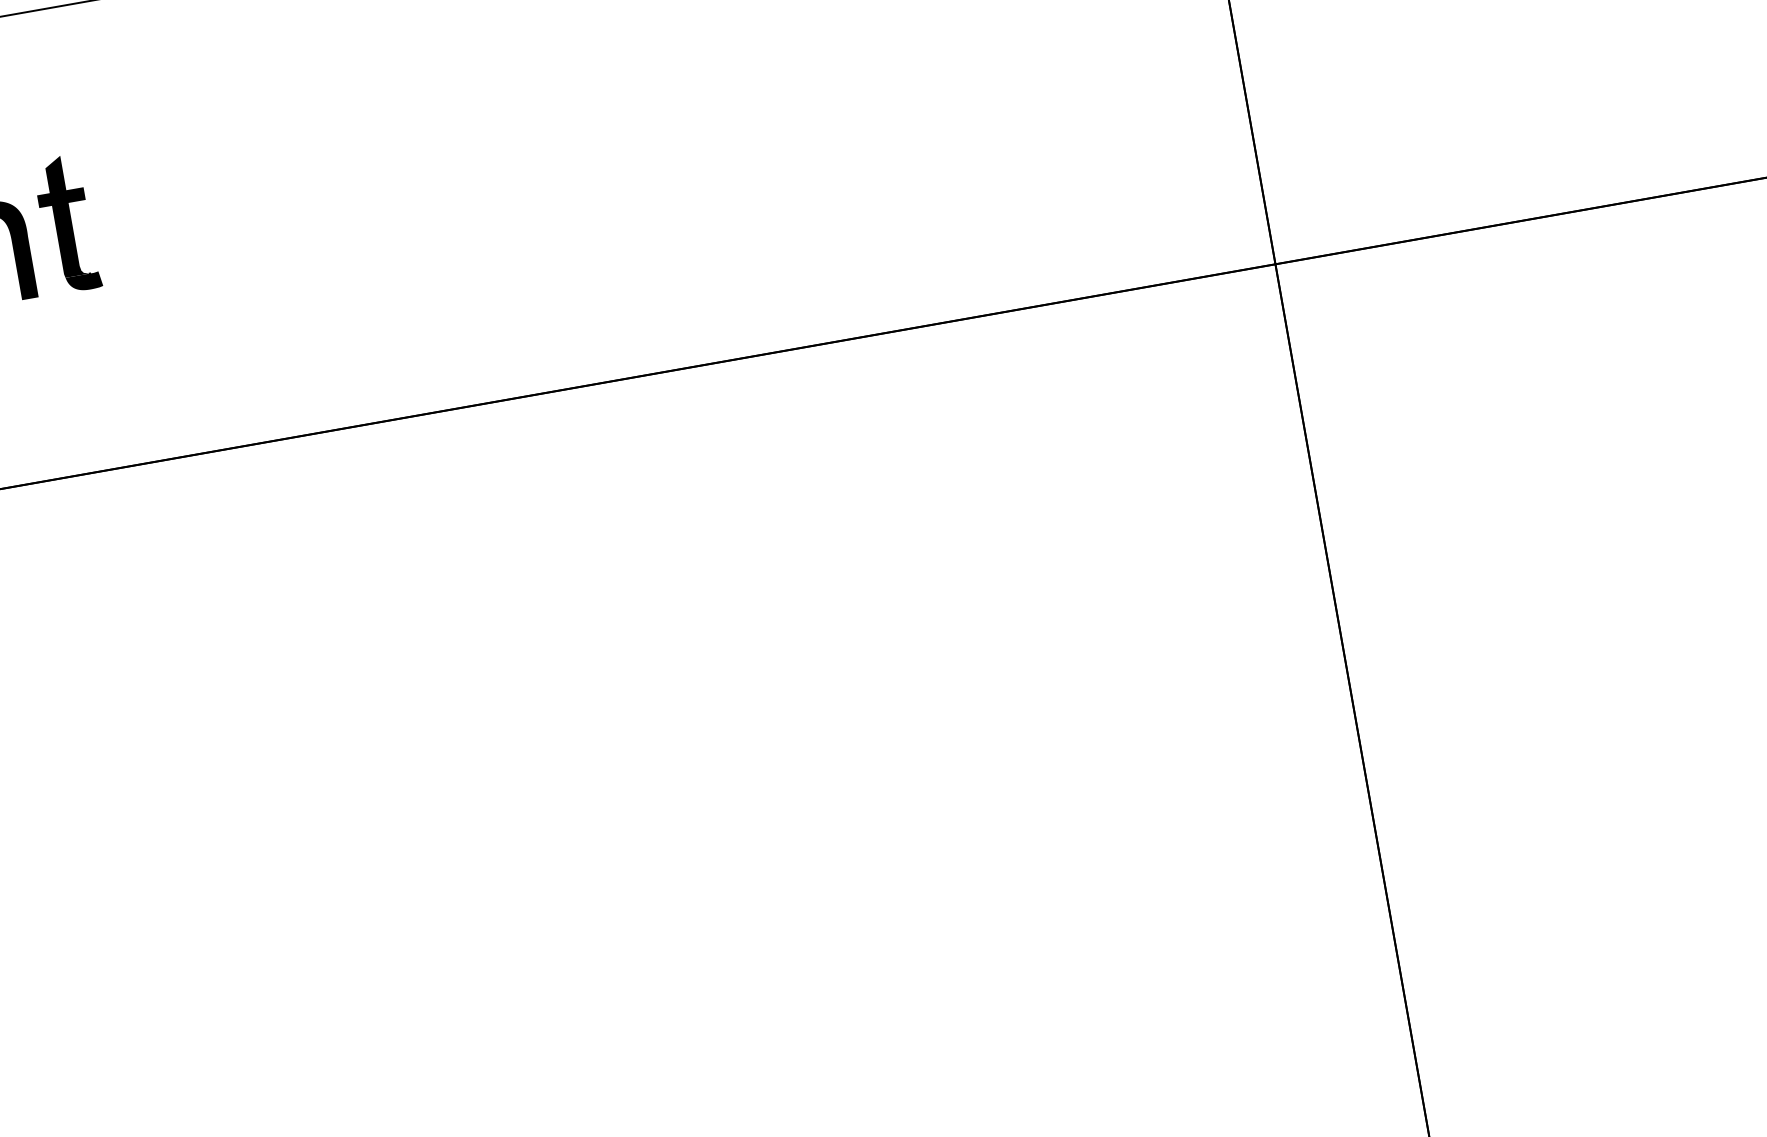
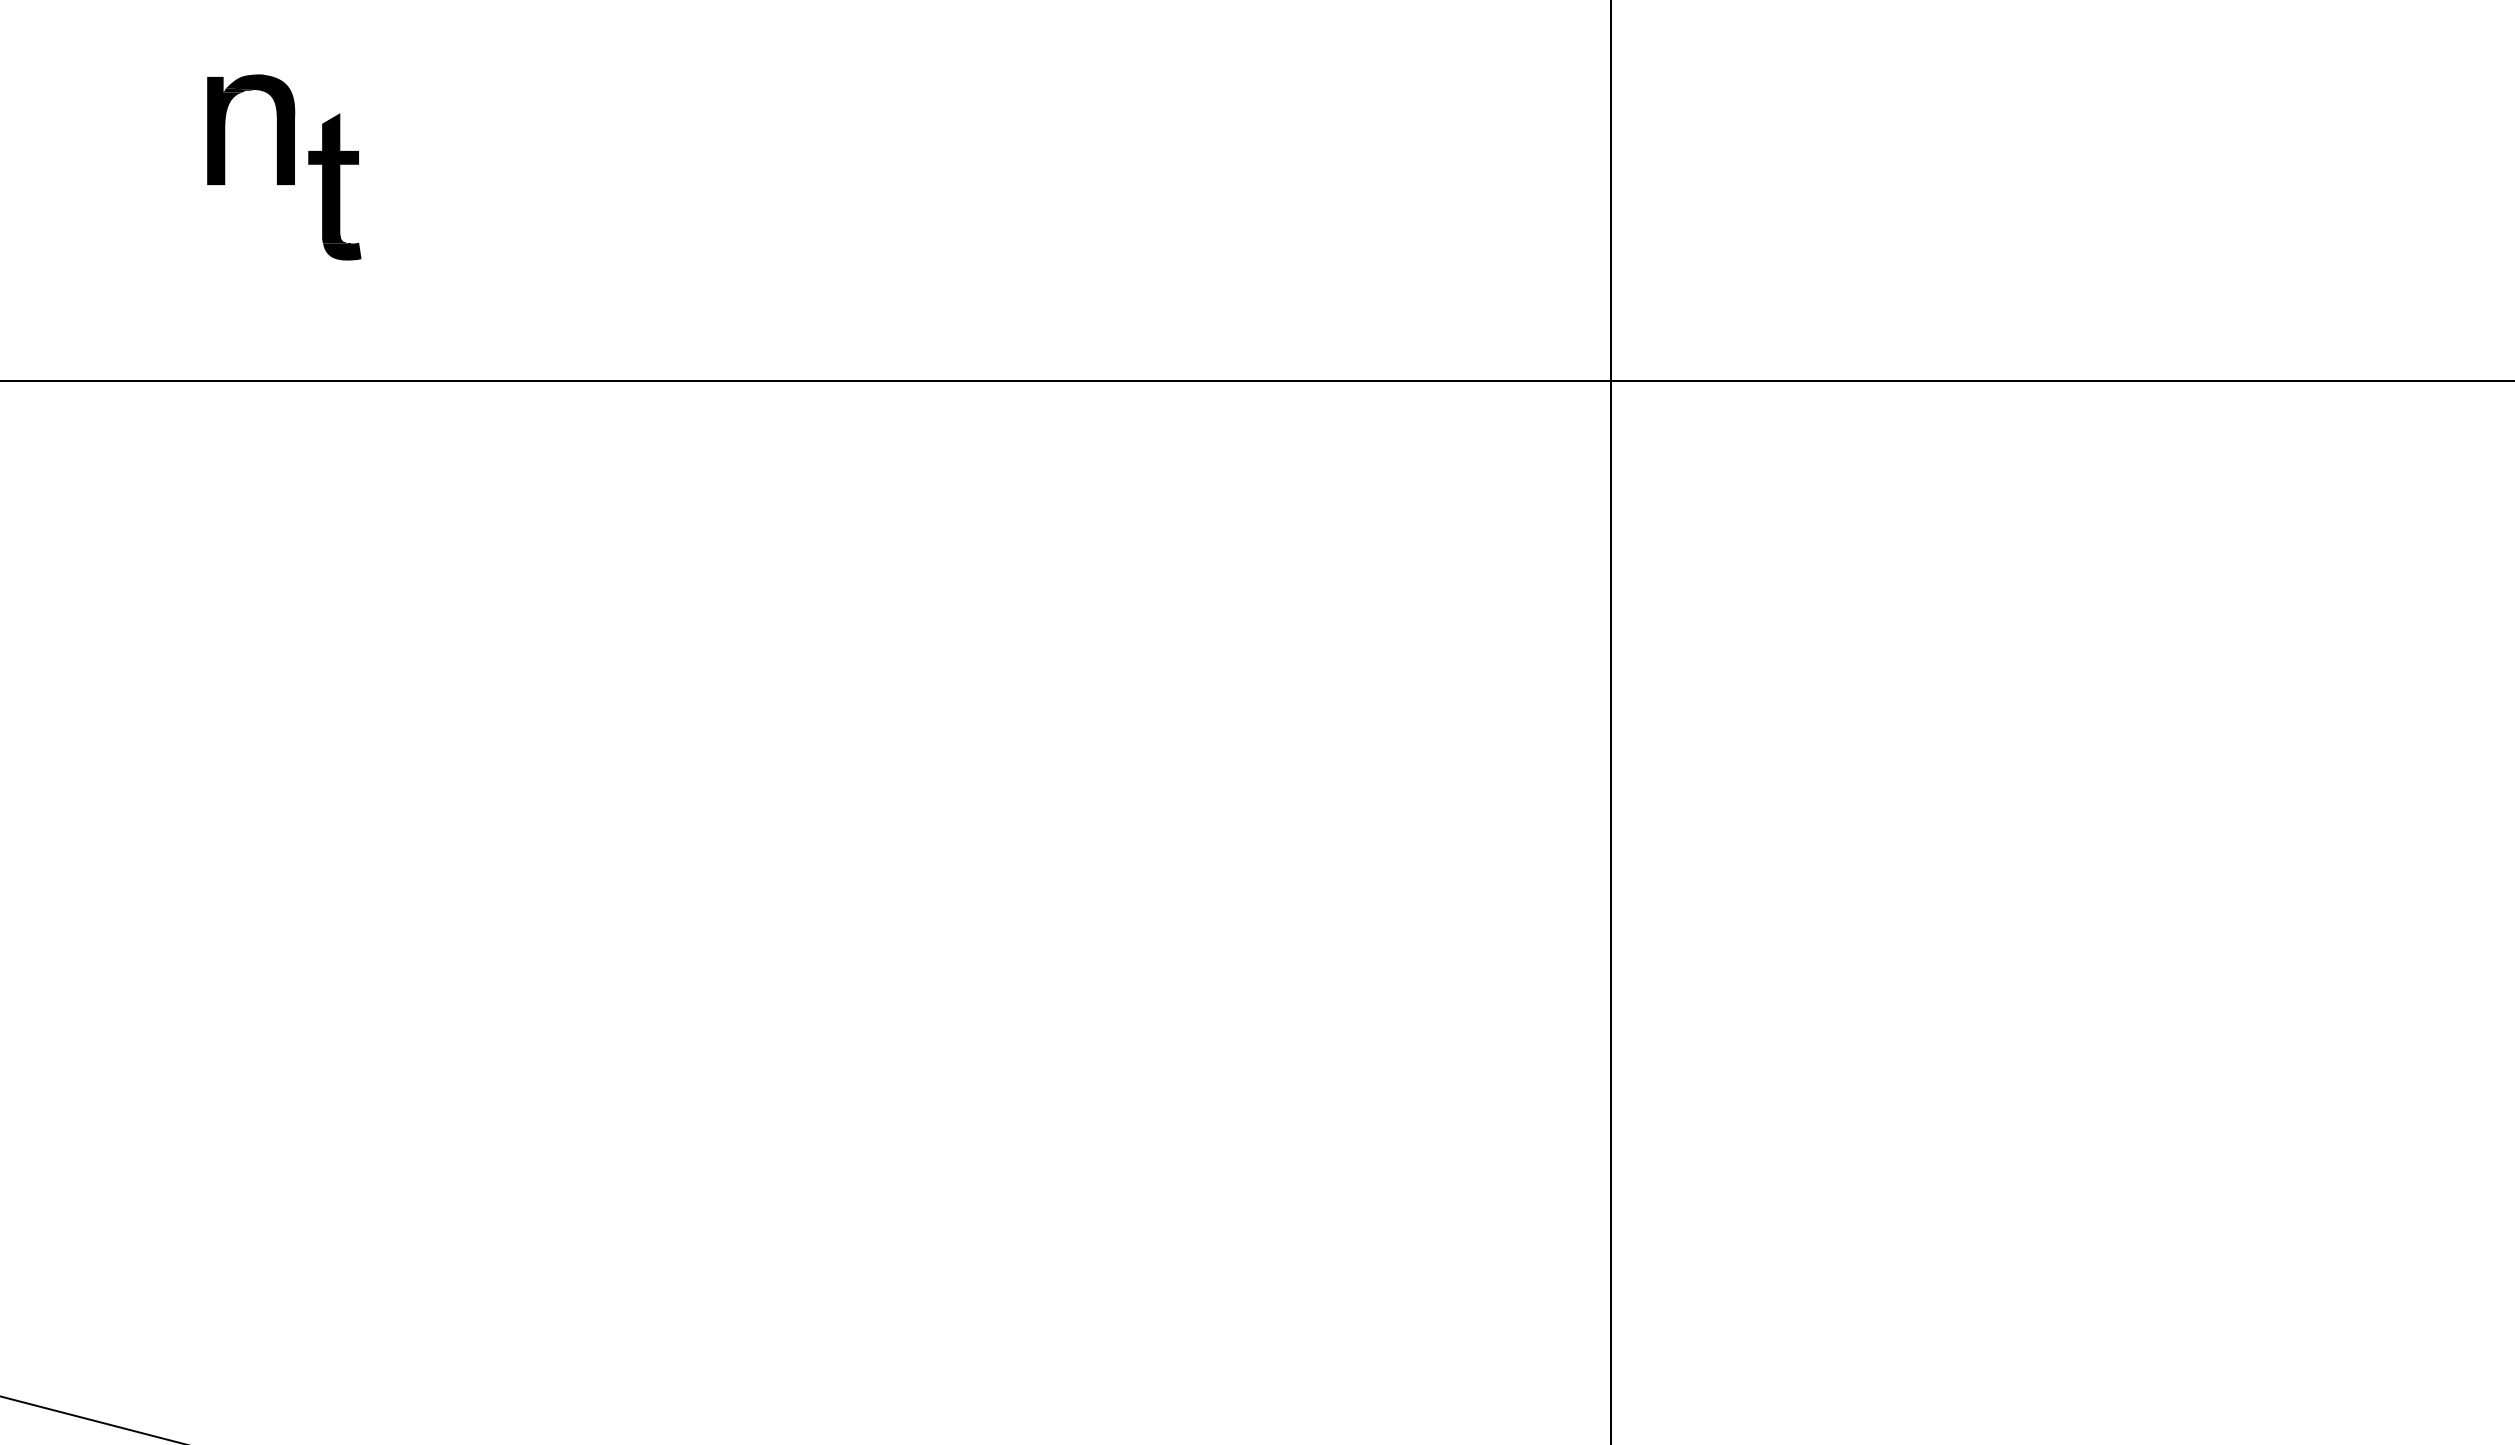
part: (66, 223) -> (334, 186), moved

